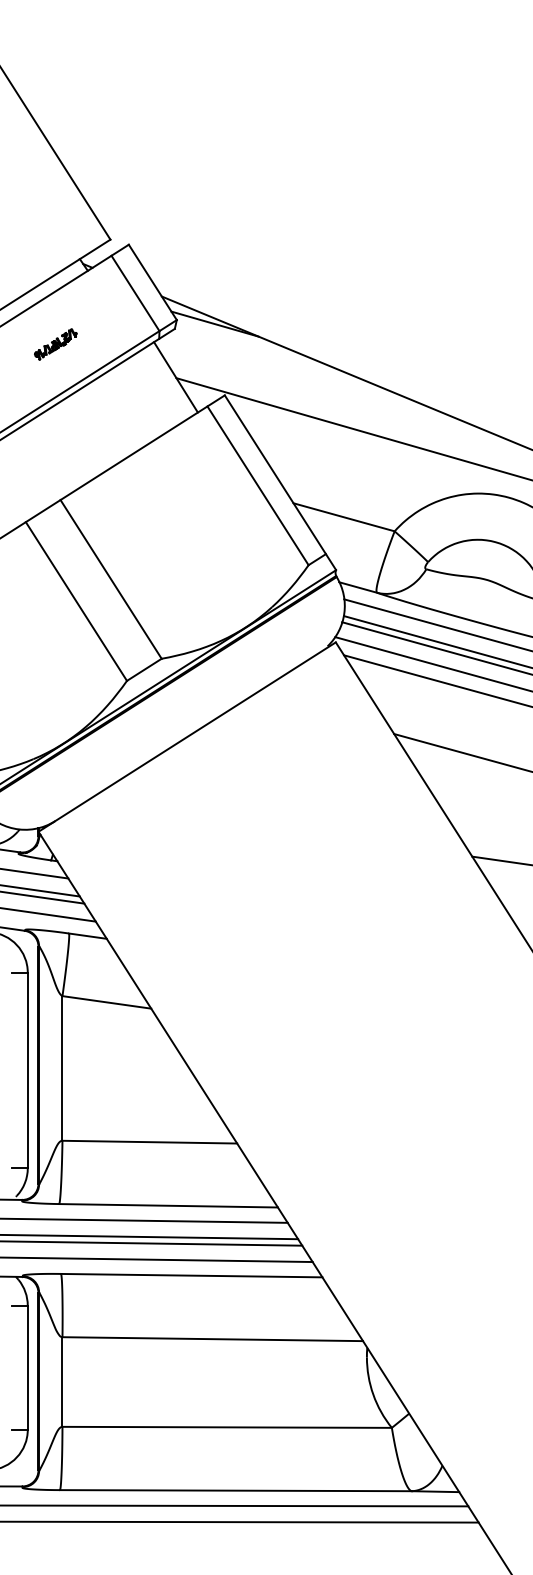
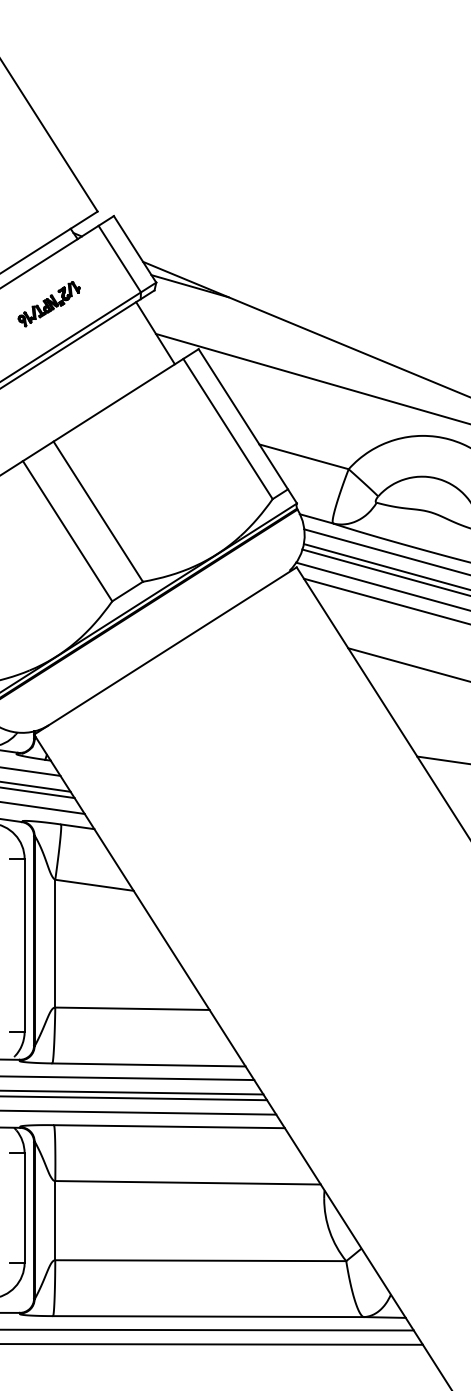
part: (55, 344) -> (49, 304), size x1.67

